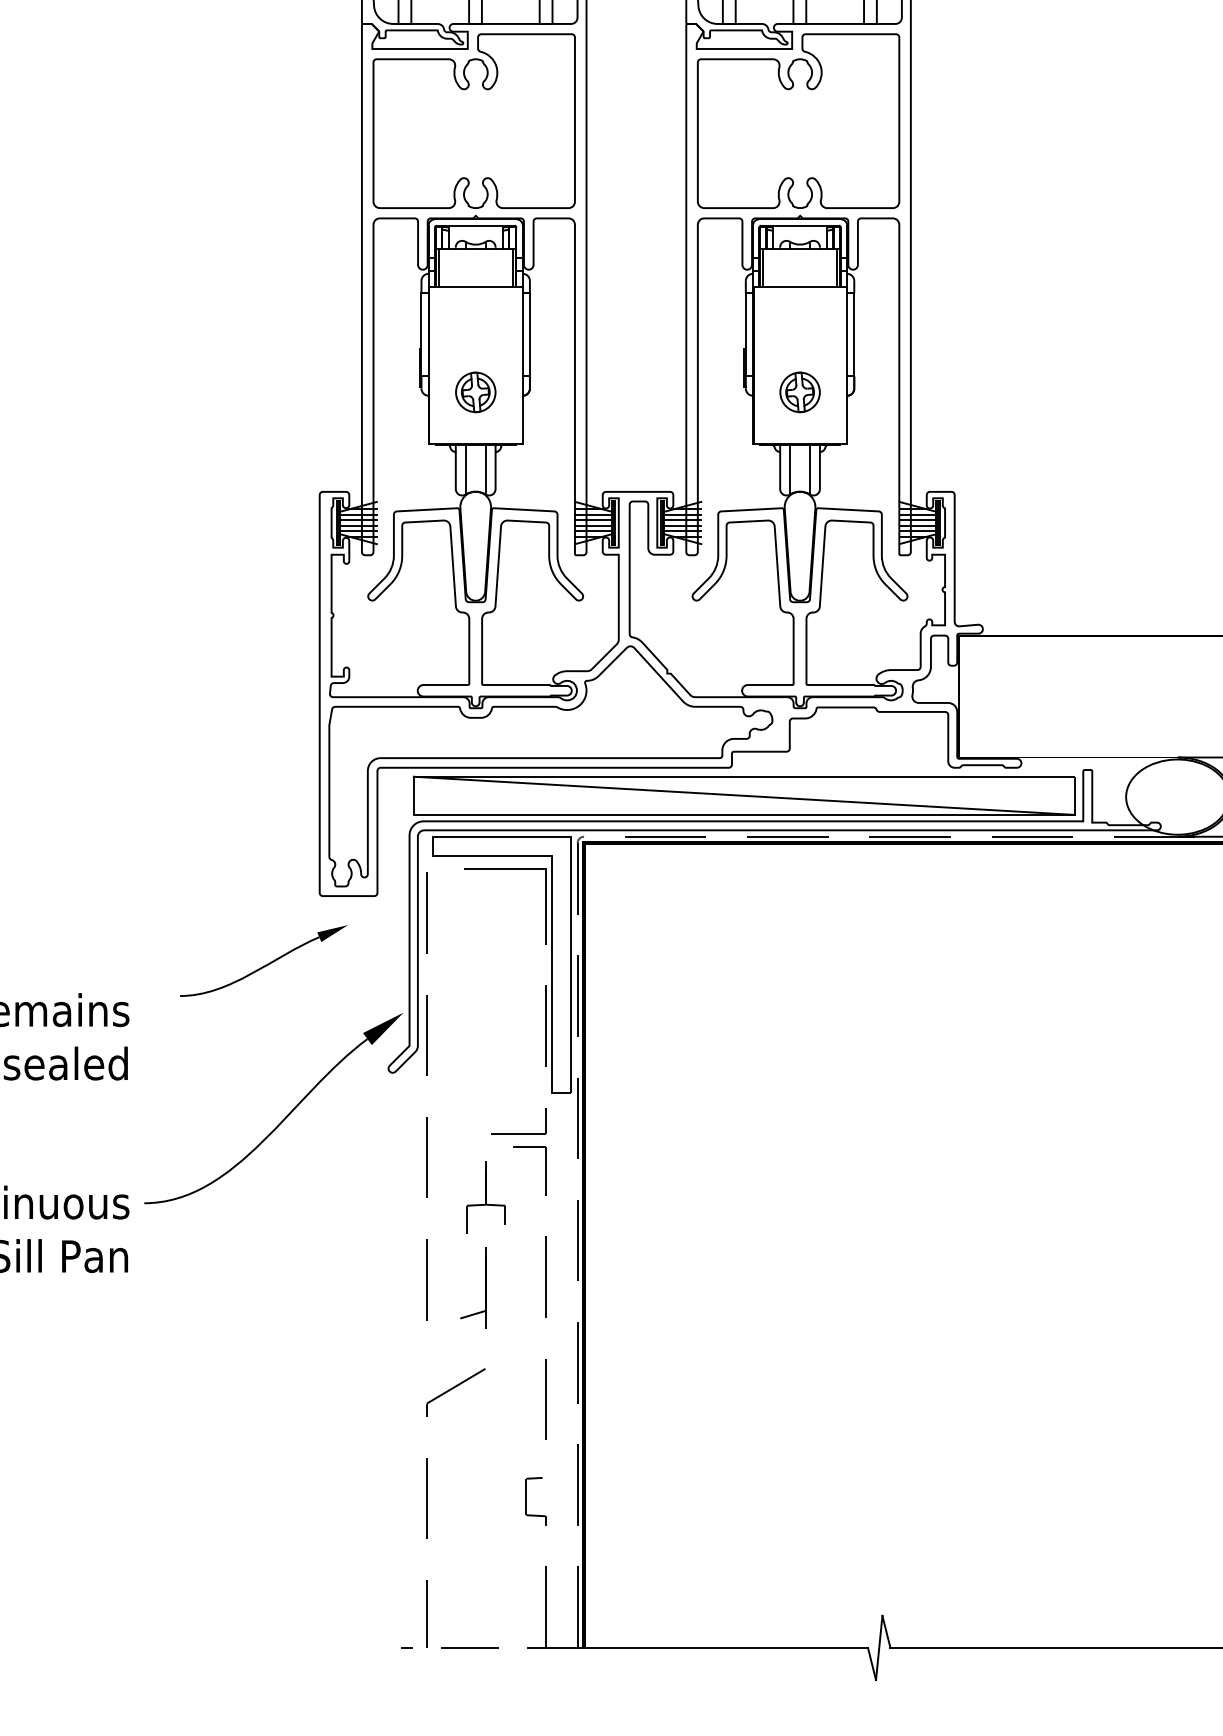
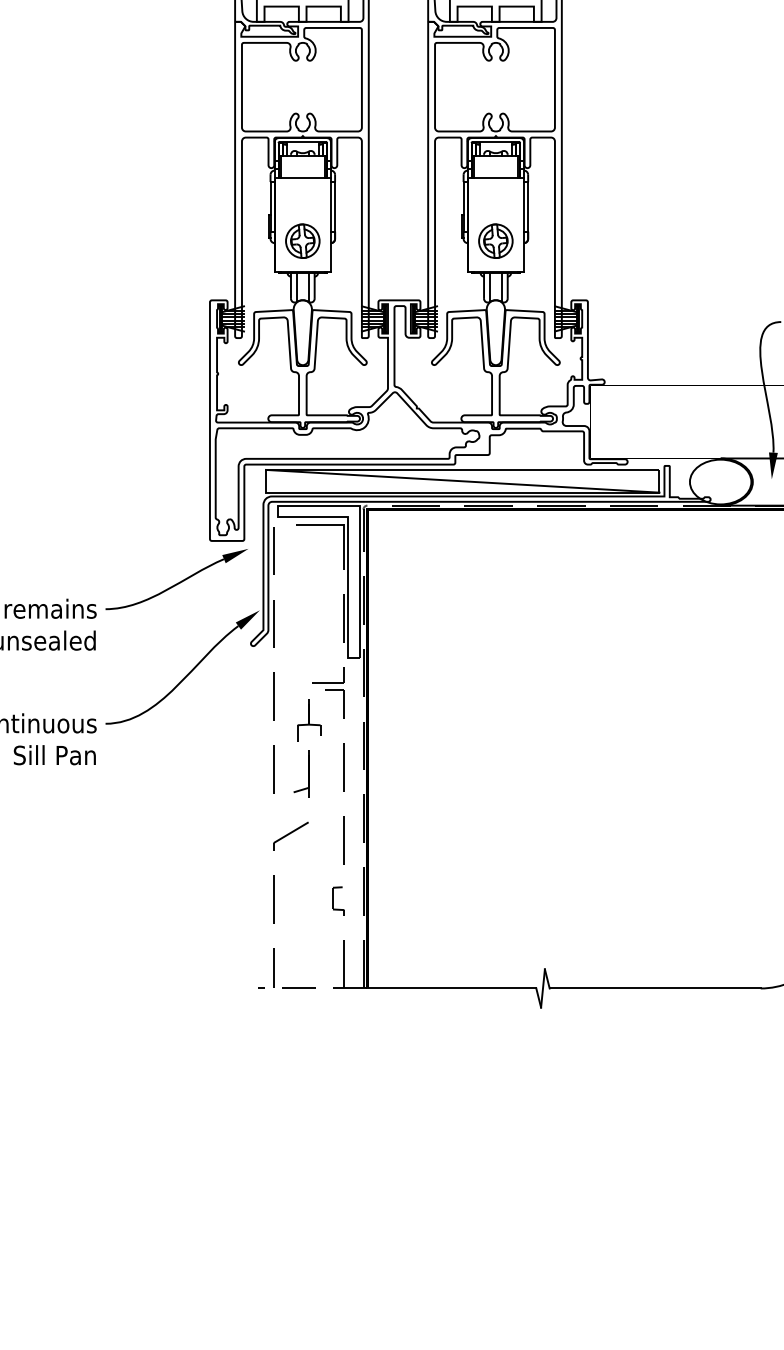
part: (475, 391) -> (302, 240), size x1.43
part: (799, 391) -> (495, 240), size x1.43
part: (263, 960) -> (176, 579), size x1.43

